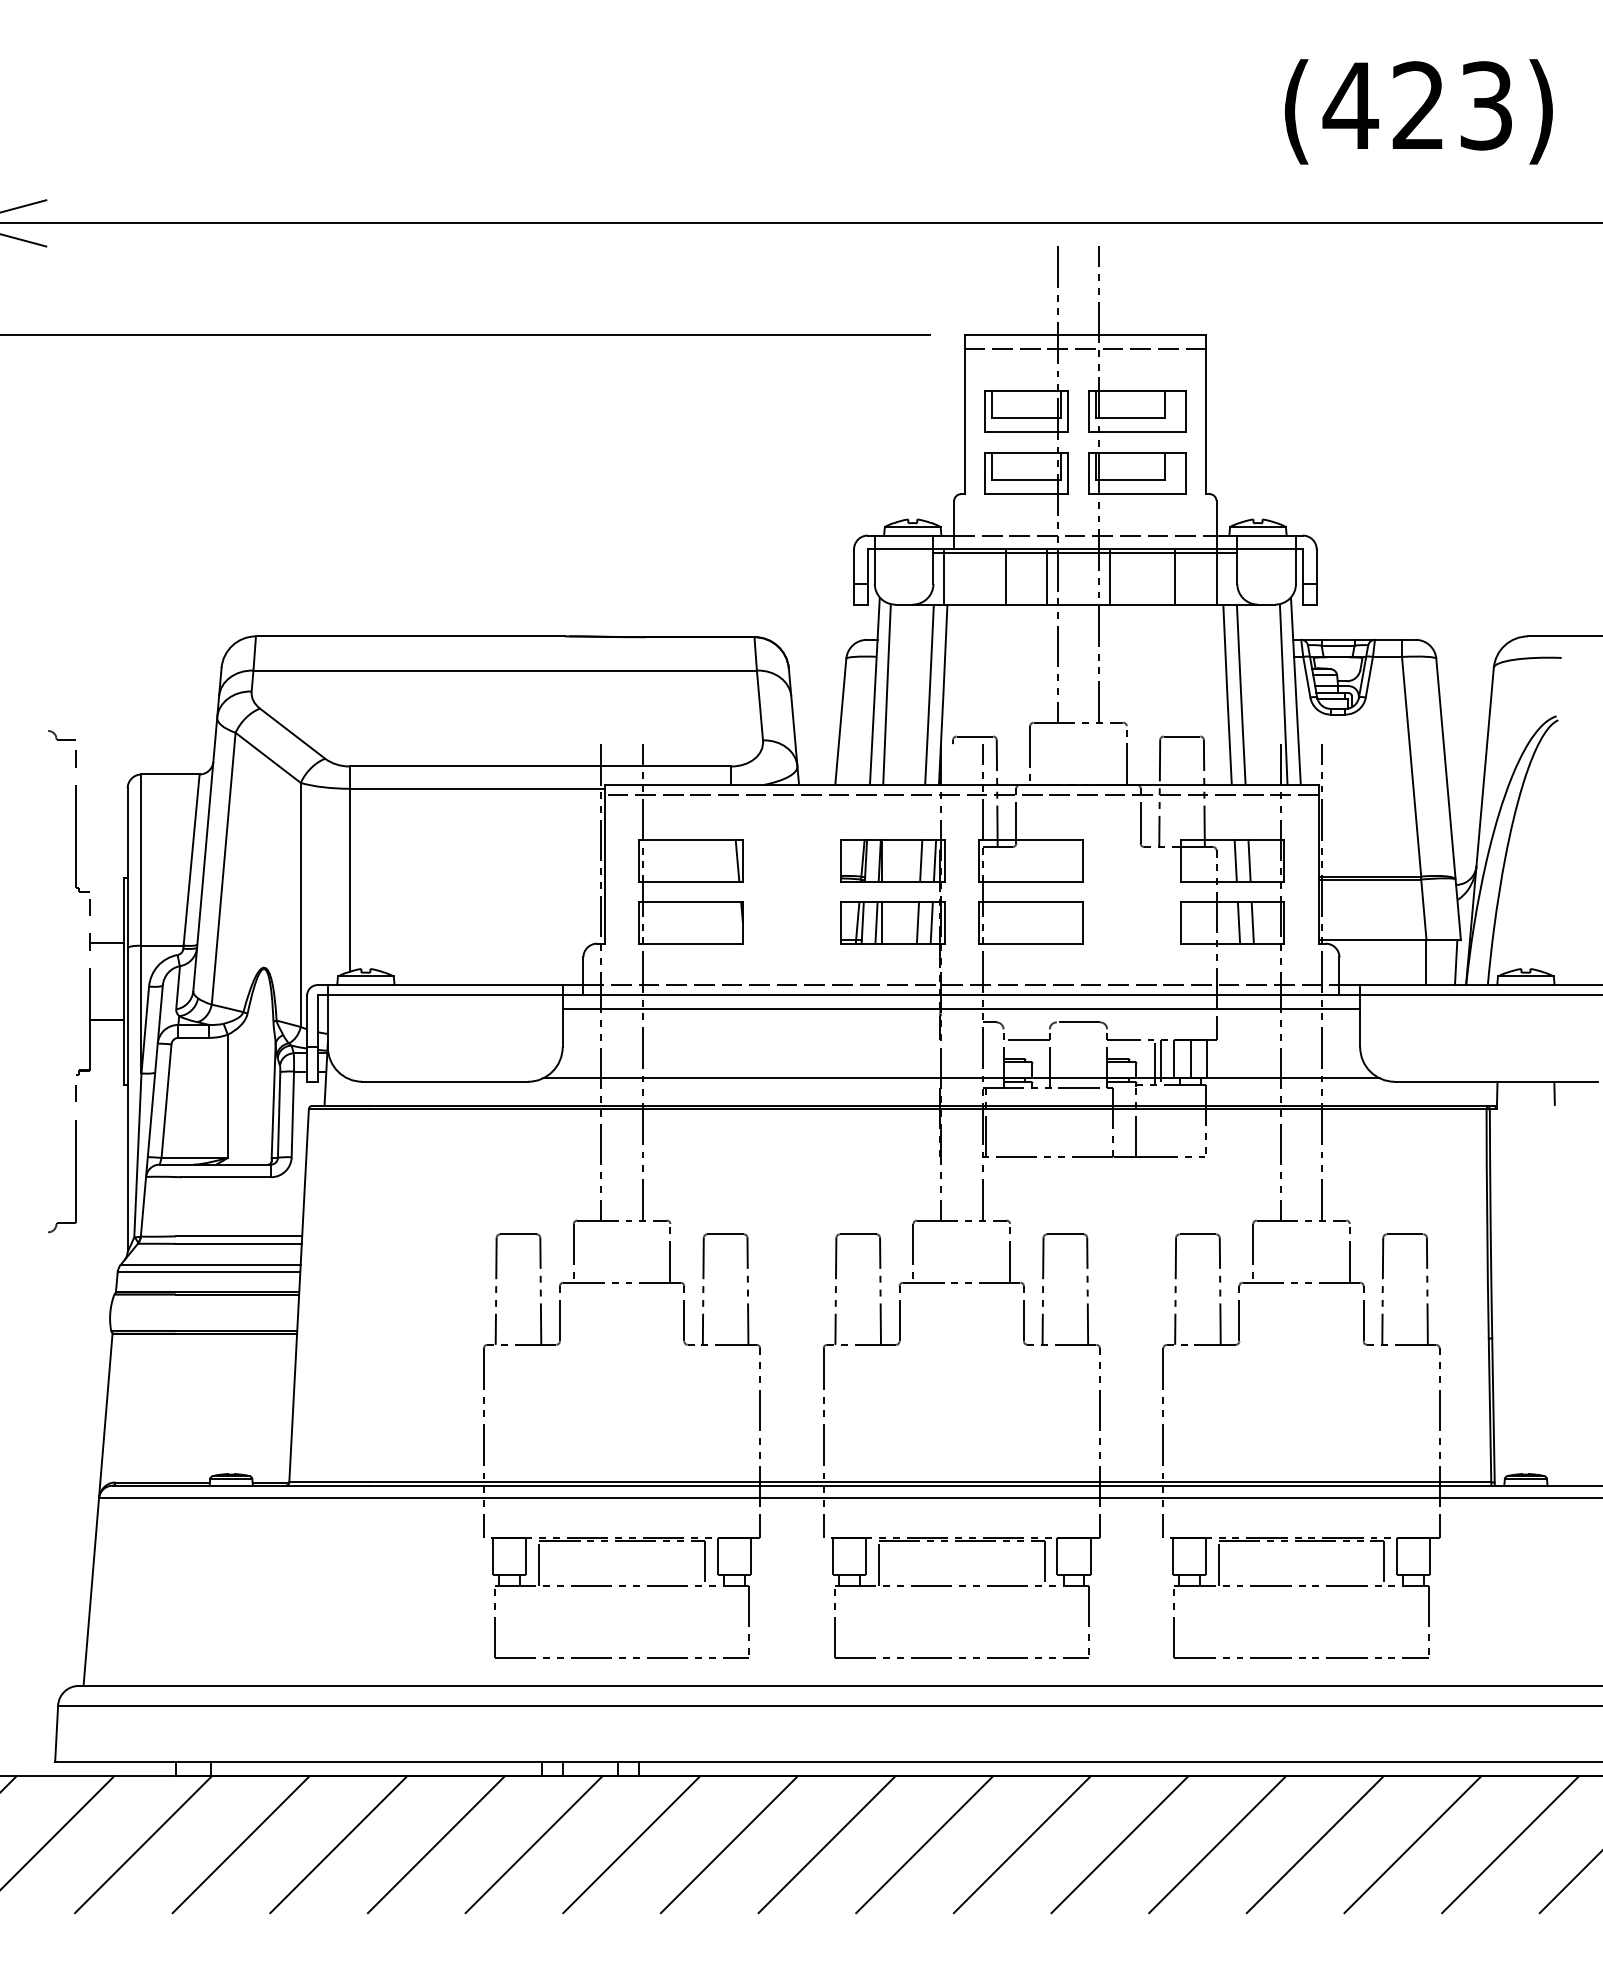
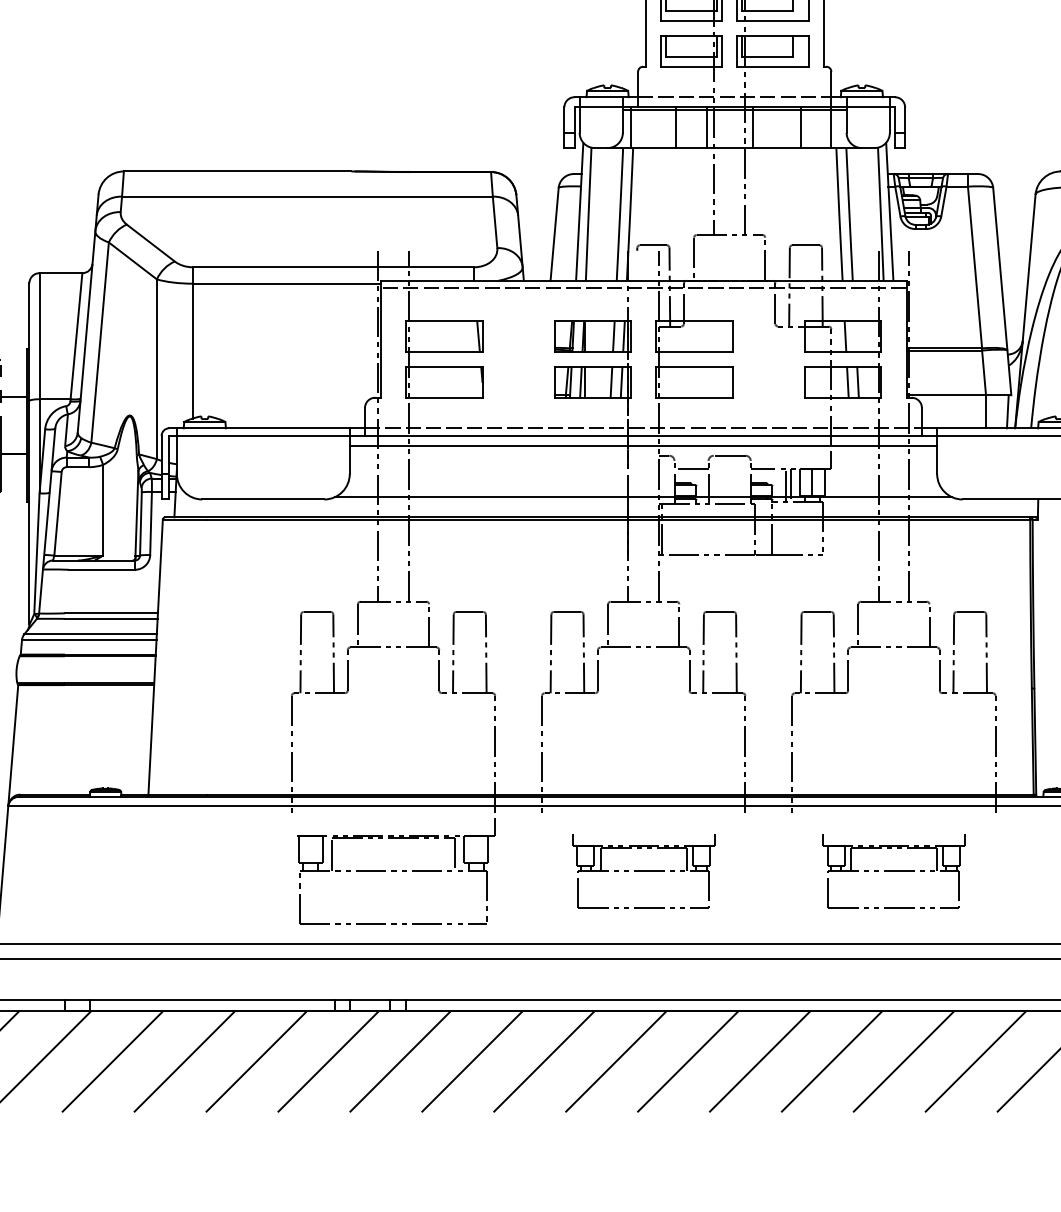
line: (1249, 860) -> (855, 336), removed
line: (483, 1526) -> (291, 827), removed
part: (961, 1586) -> (643, 871), size x0.7
part: (1301, 1586) -> (893, 871), size x0.7

